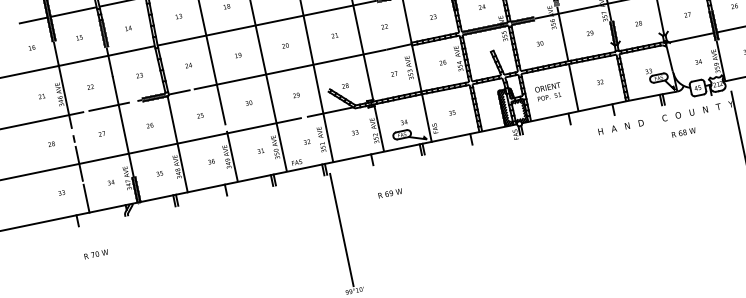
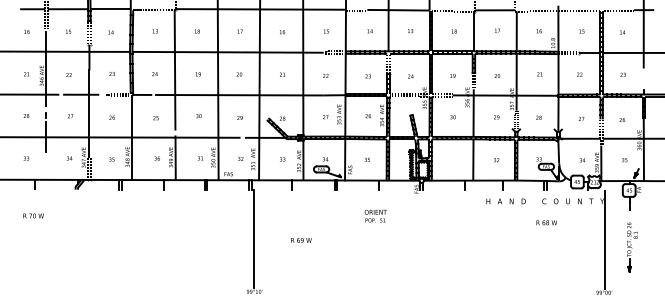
text: (548, 91) -> (375, 215), moved
text: (683, 132) -> (546, 222), moved
text: (390, 193) -> (301, 240), moved
line: (86, 198) -> (46, 167), removed
text: (96, 253) -> (33, 215), moved

